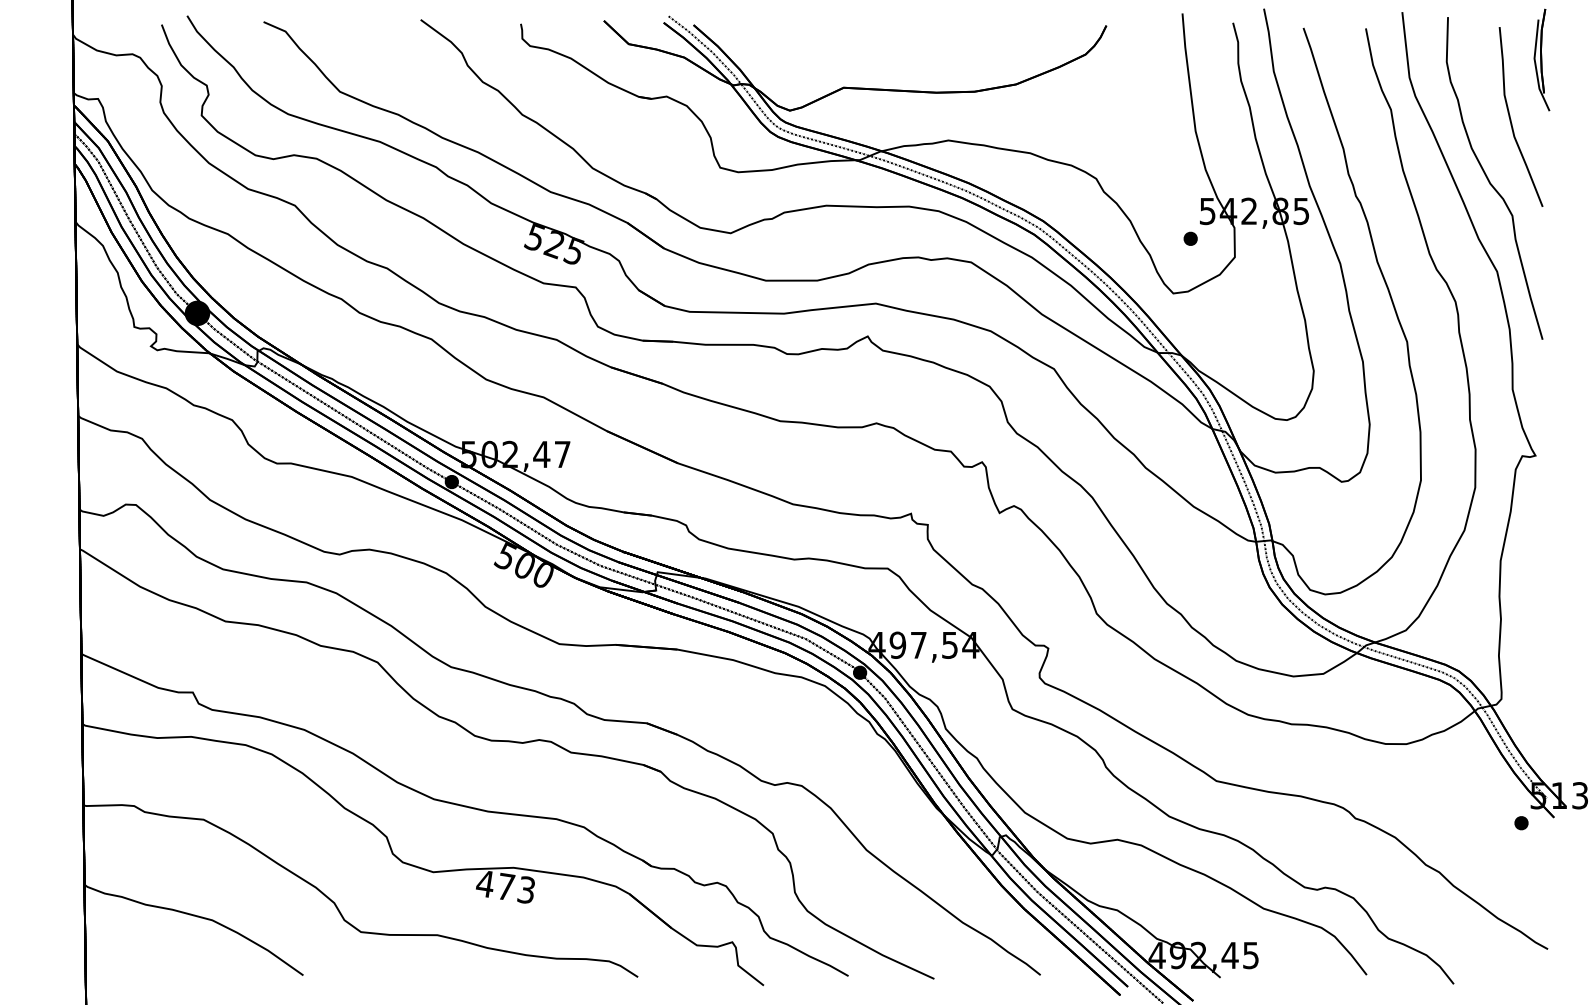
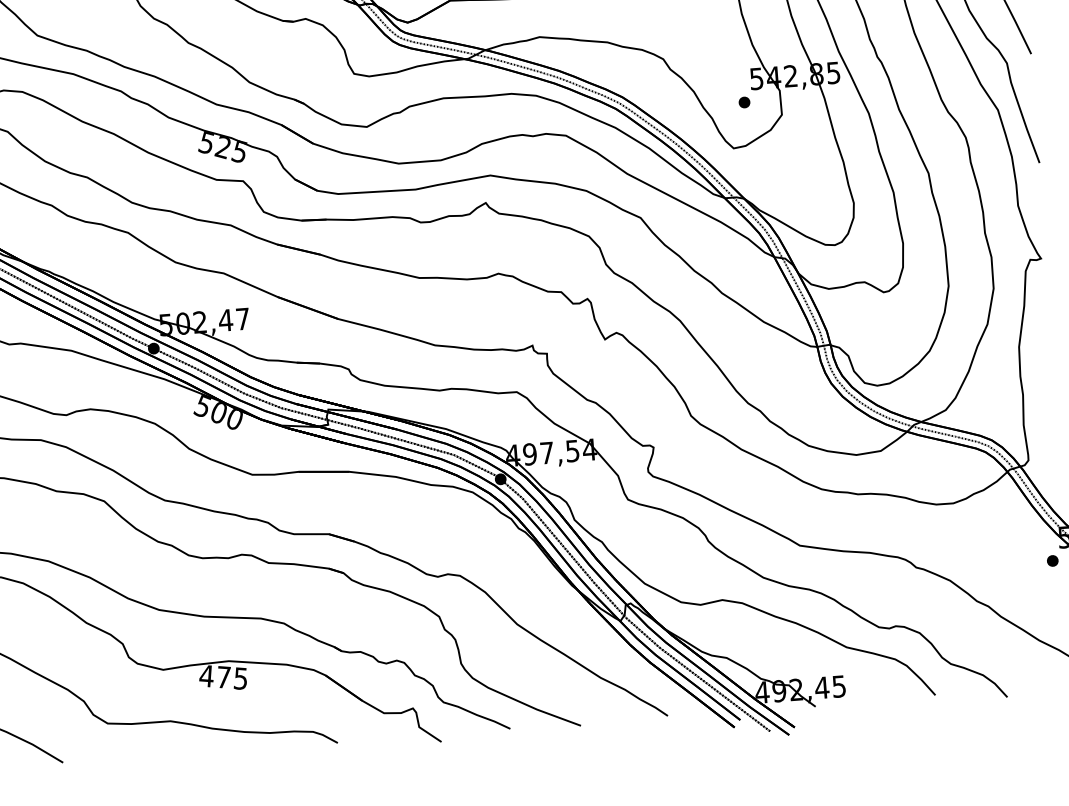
text: (525, 889) -> (239, 678), 473 -> 475

